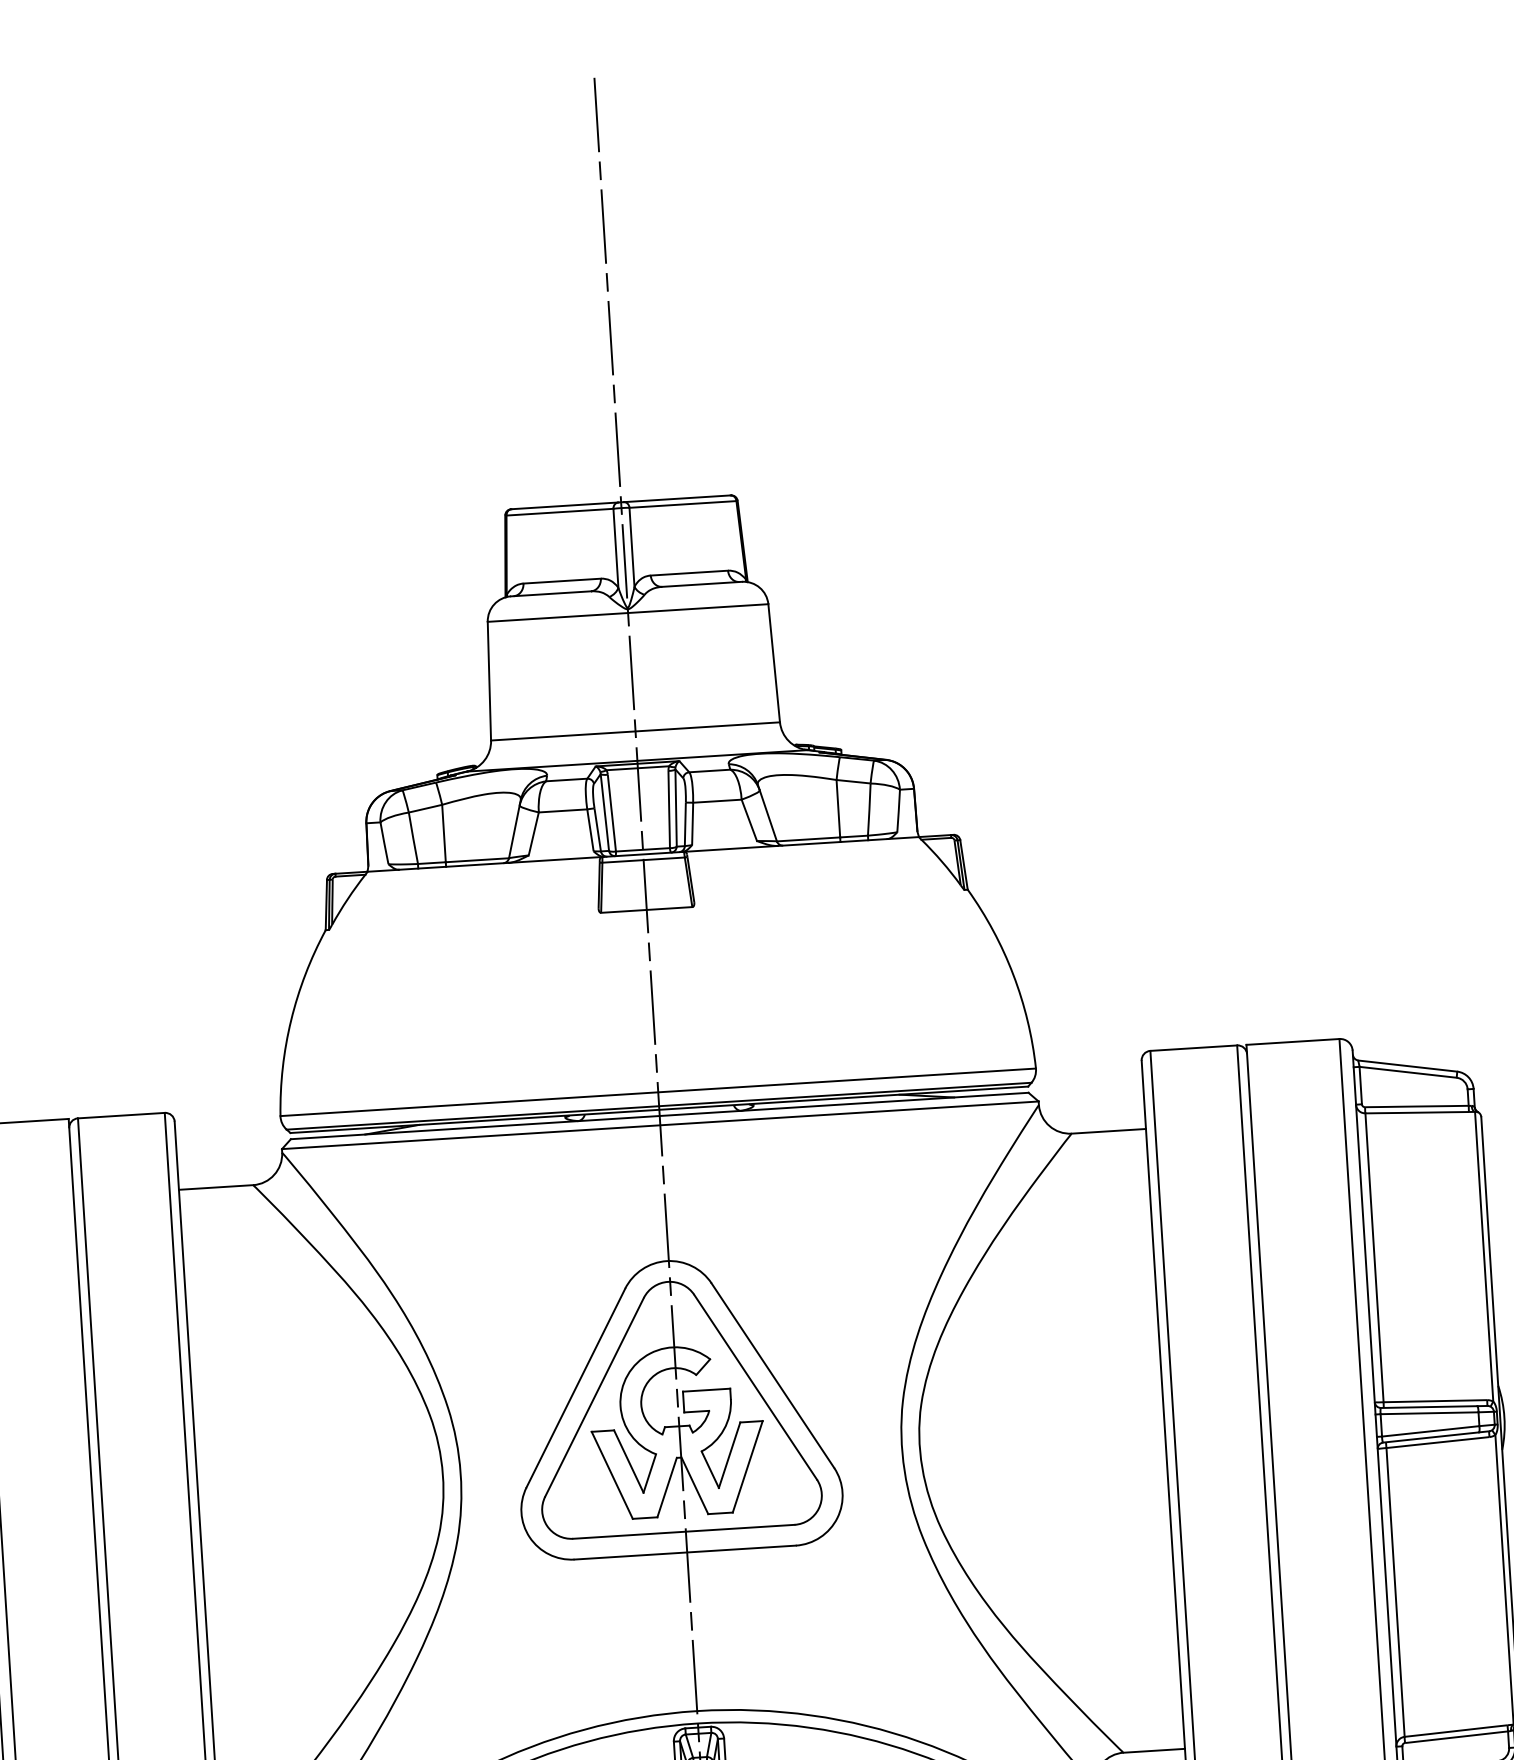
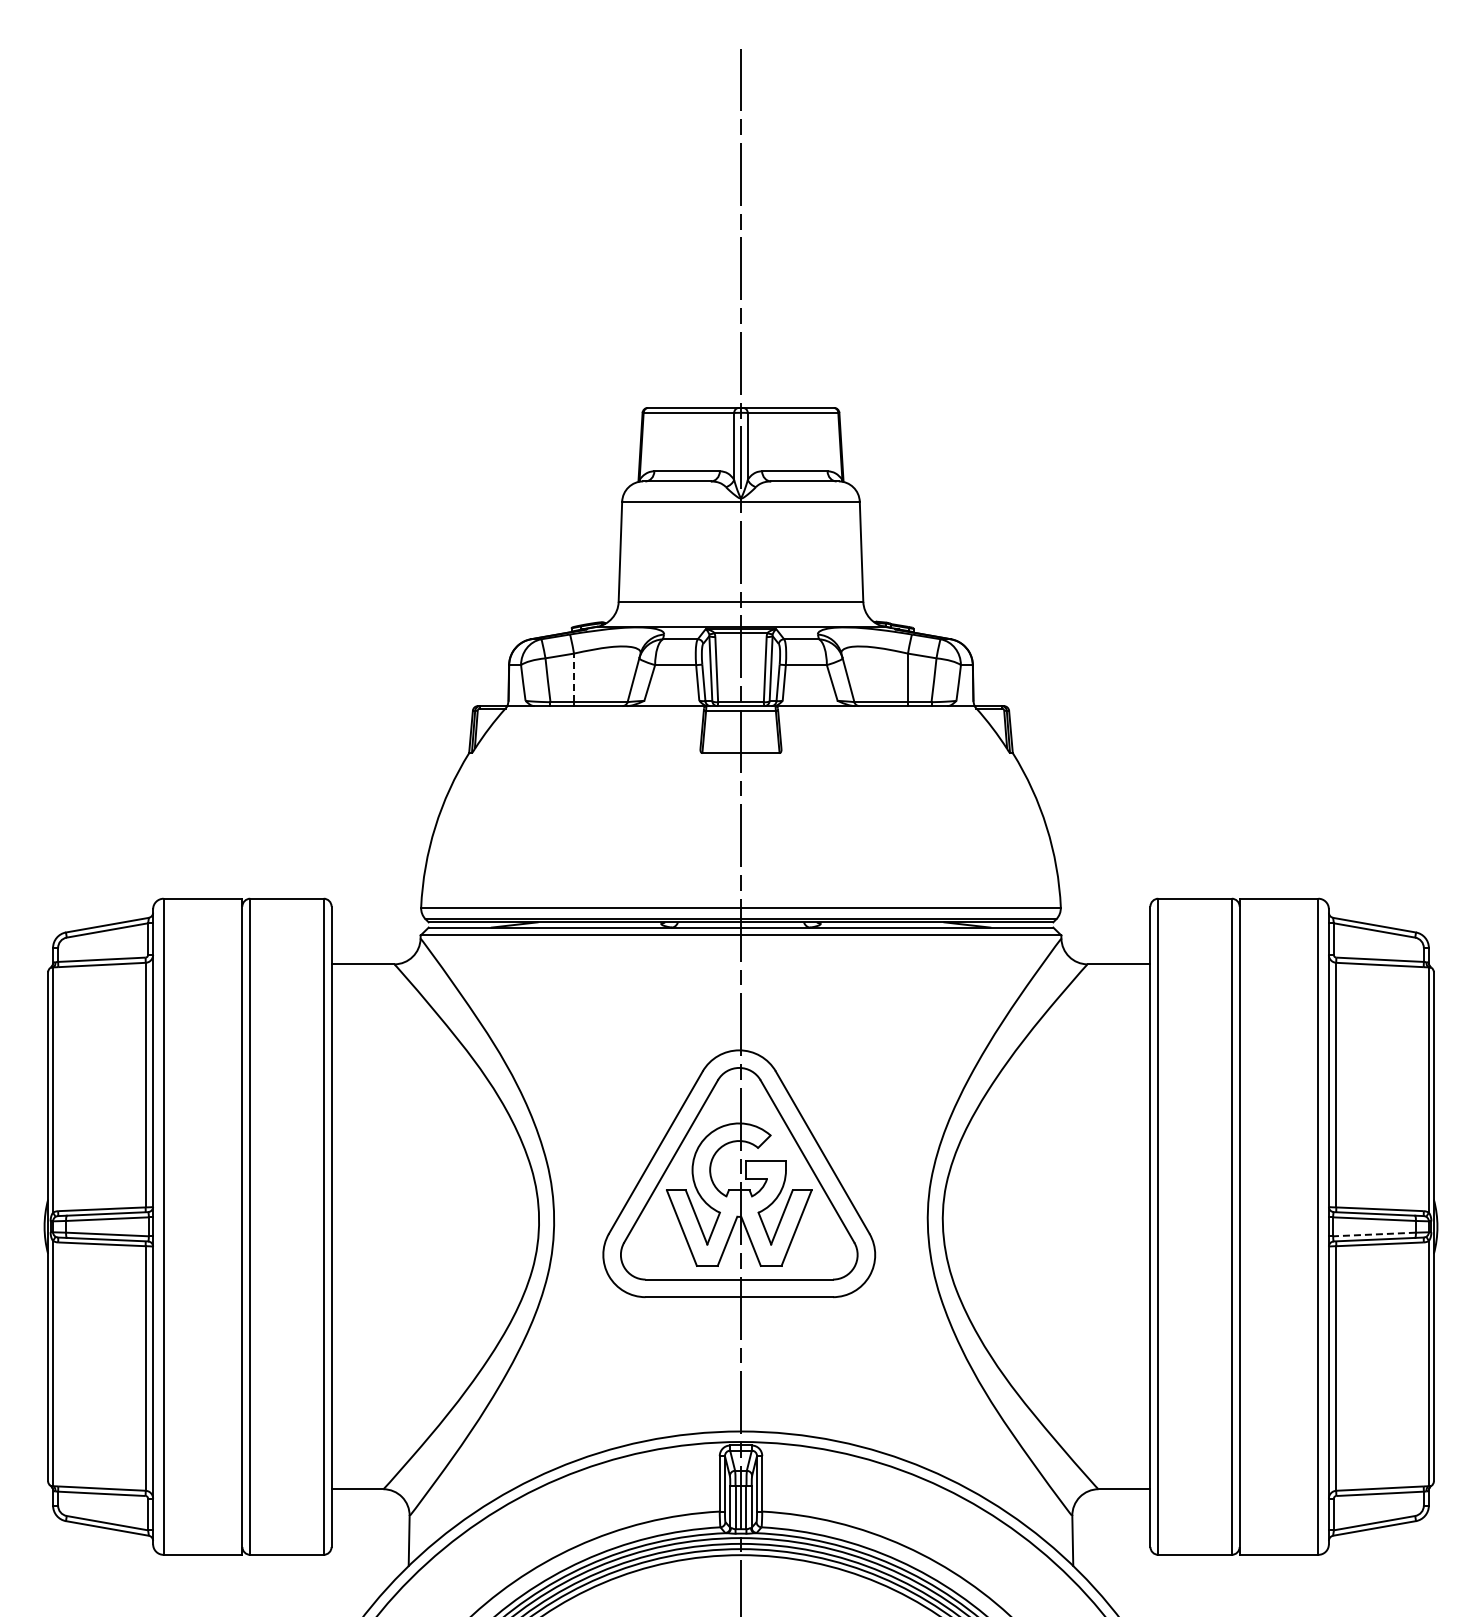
line: (444, 833) -> (574, 677), solid -> dashed
line: (1430, 1431) -> (1374, 1234), solid -> dashed

